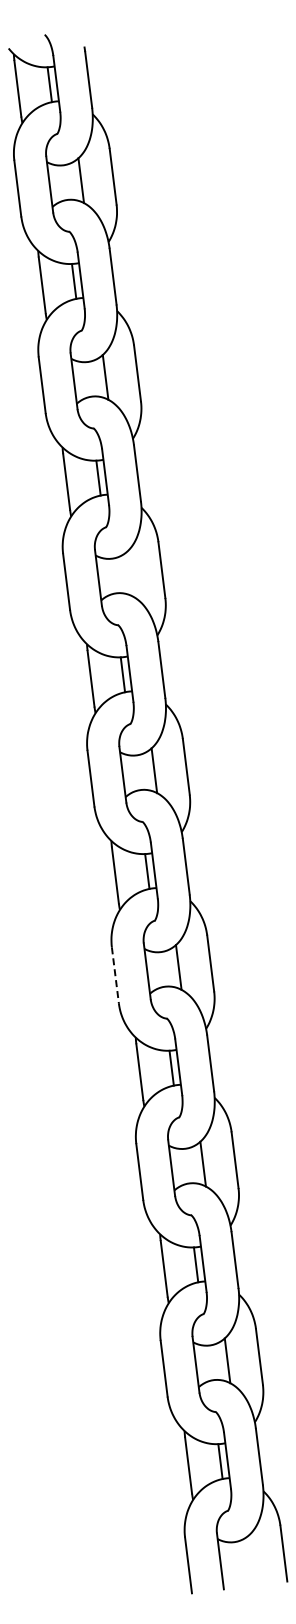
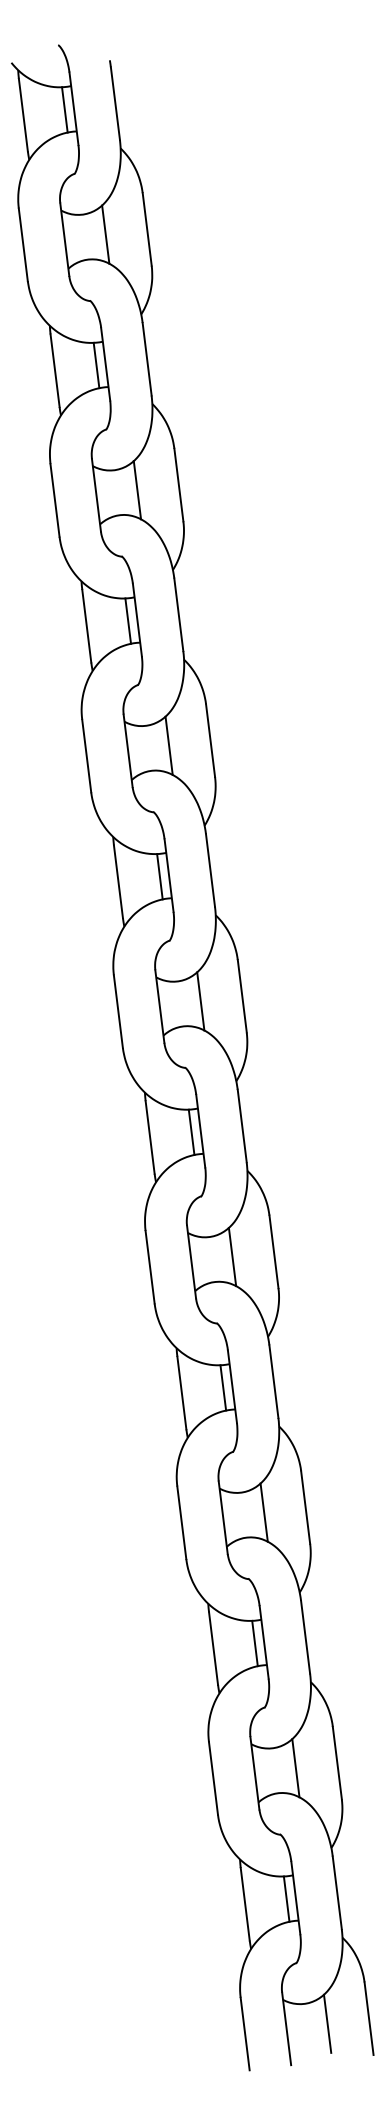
line: (129, 573) -> (168, 745), added
line: (115, 975) -> (150, 1267), dashed -> solid
line: (251, 1557) -> (326, 2023), added

